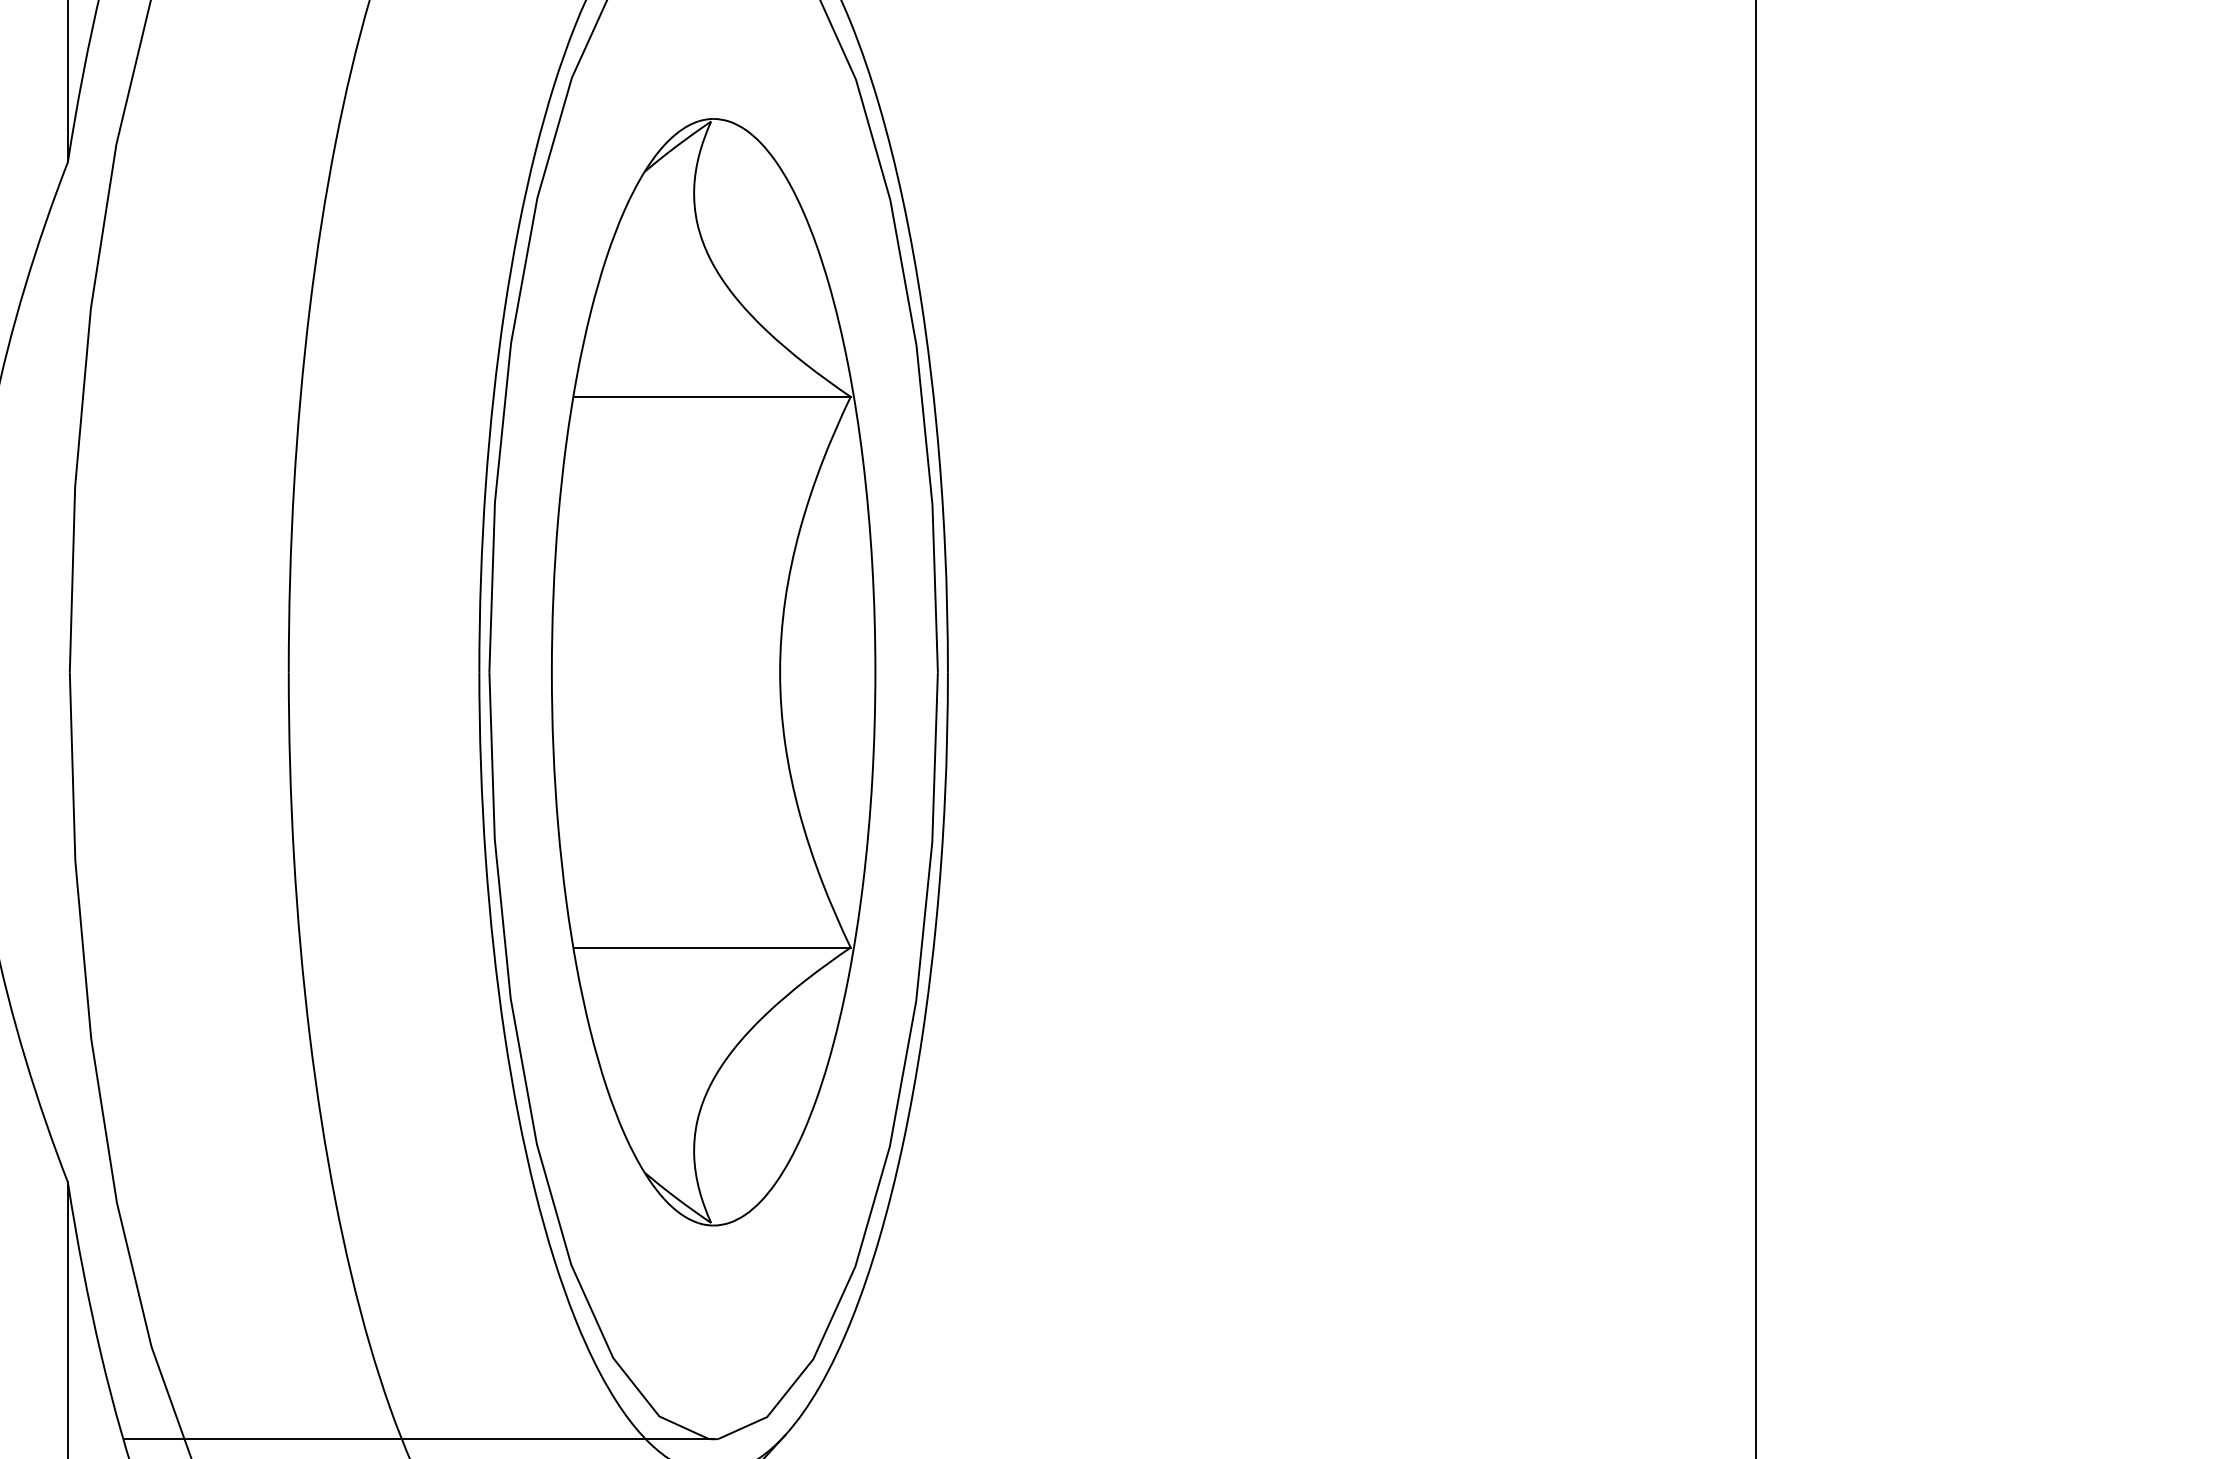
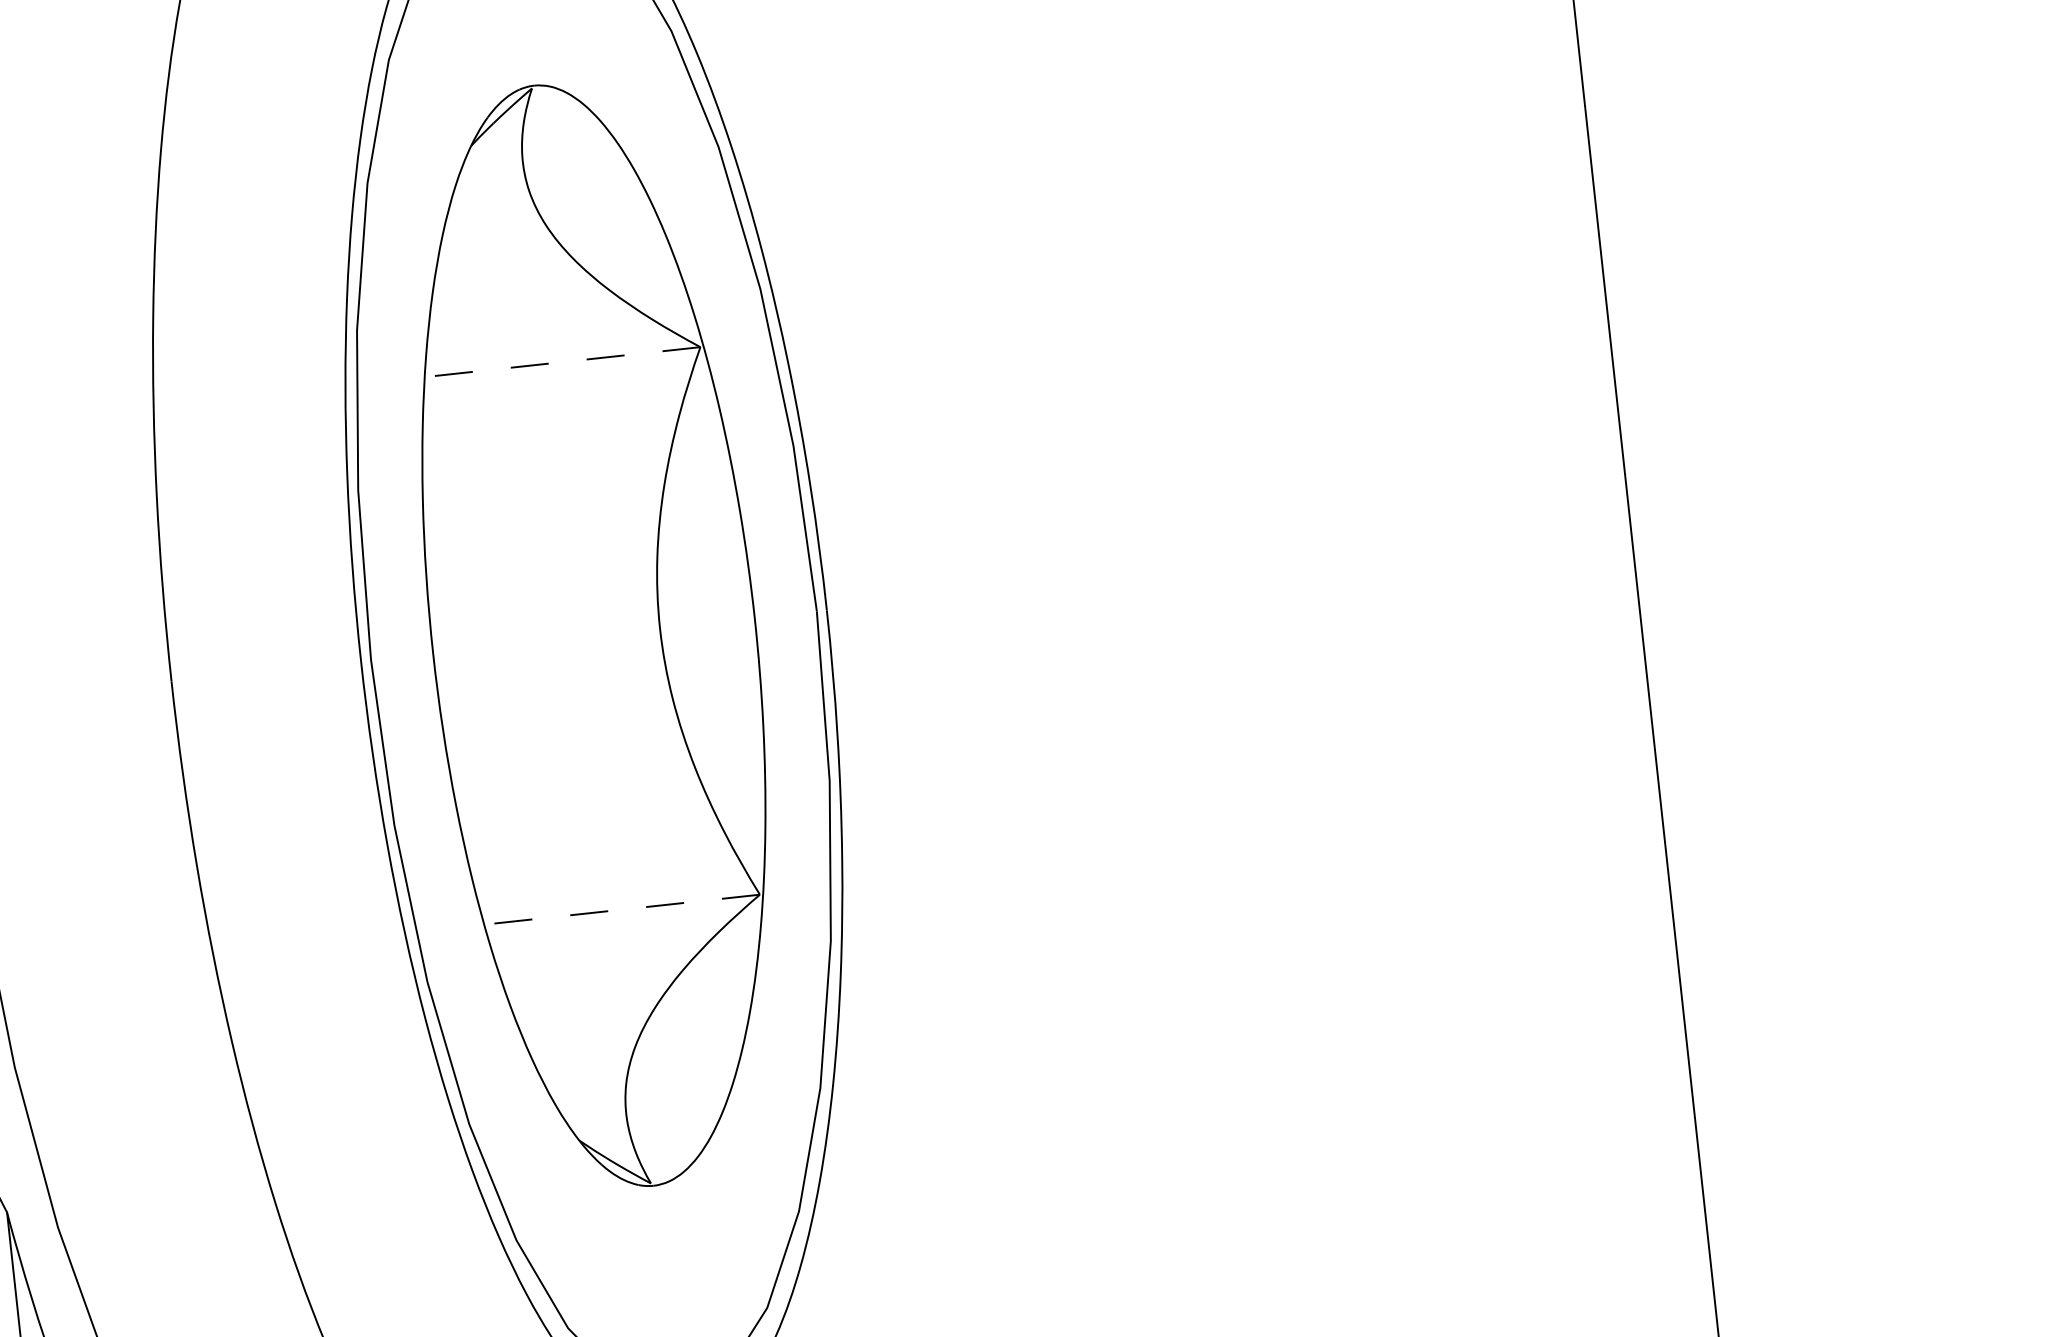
line: (712, 396) -> (563, 361), solid -> dashed
line: (712, 947) -> (622, 909), solid -> dashed

